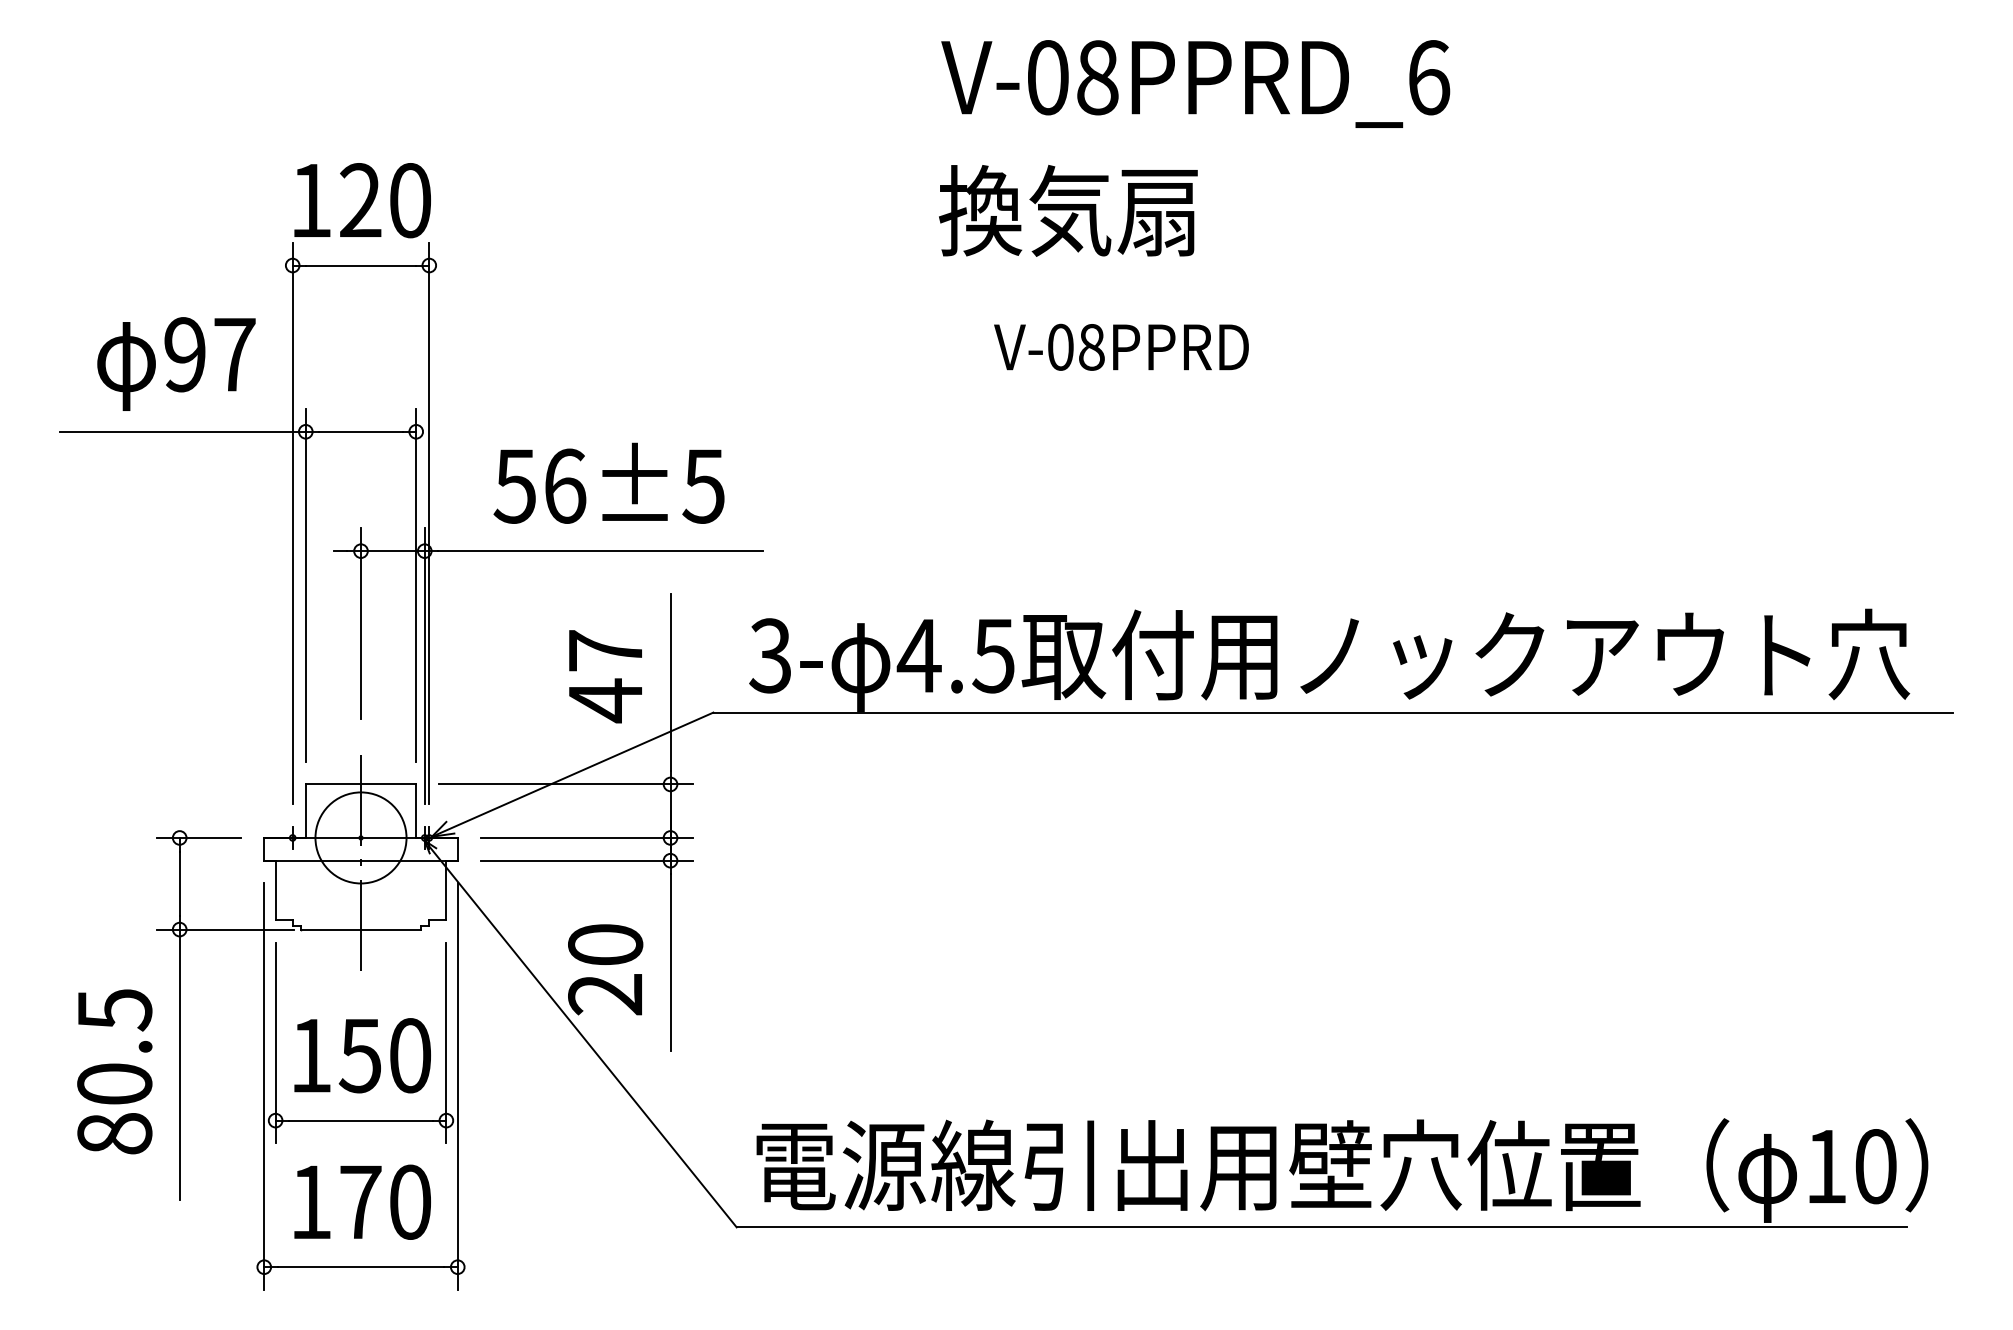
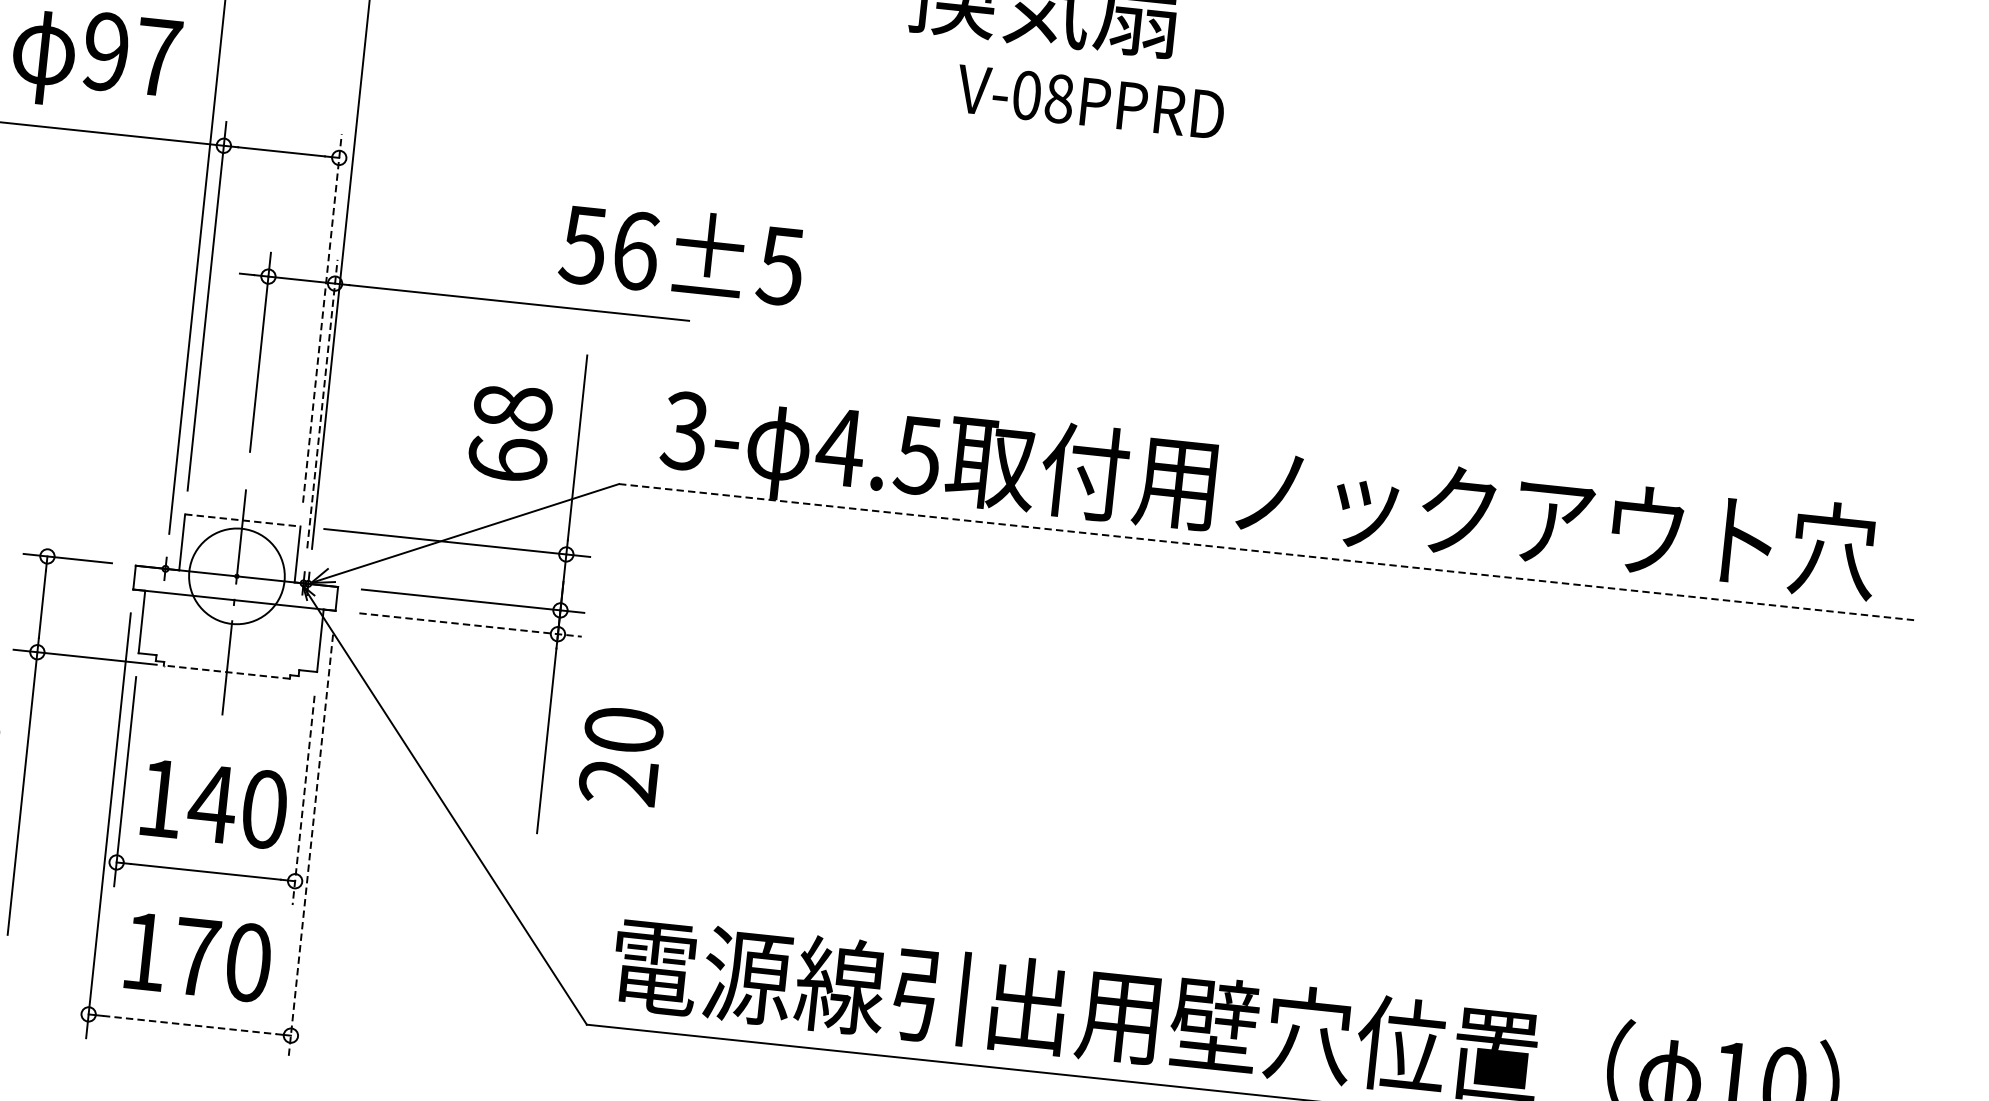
text: (1121, 346) -> (1090, 101), moved
text: (608, 482) -> (681, 251), moved
line: (416, 584) -> (322, 317), solid -> dashed
line: (424, 665) -> (322, 403), solid -> dashed
text: (605, 676) -> (510, 434), 47 -> 68
line: (1333, 712) -> (1267, 552), solid -> dashed
line: (361, 784) -> (243, 520), solid -> dashed
line: (587, 860) -> (471, 624), solid -> dashed
line: (360, 929) -> (226, 672), solid -> dashed
text: (605, 969) -> (621, 755), moved
line: (446, 1043) -> (303, 800), solid -> dashed
text: (360, 1056) -> (212, 804), 150 -> 140
line: (457, 1087) -> (310, 847), solid -> dashed
line: (361, 1267) -> (190, 1025), solid -> dashed

